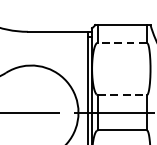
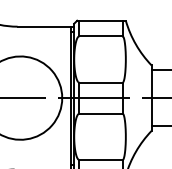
line: (122, 42) -> (101, 36), dashed -> solid
line: (122, 95) -> (101, 82), dashed -> solid

